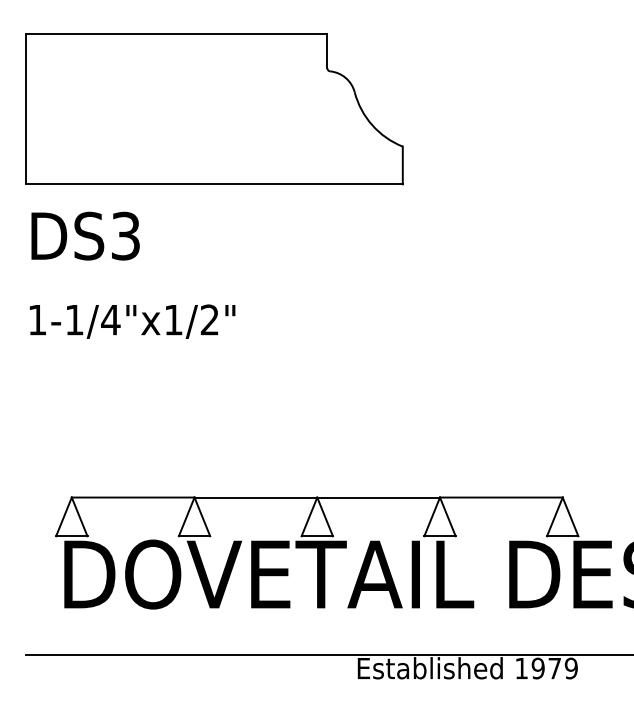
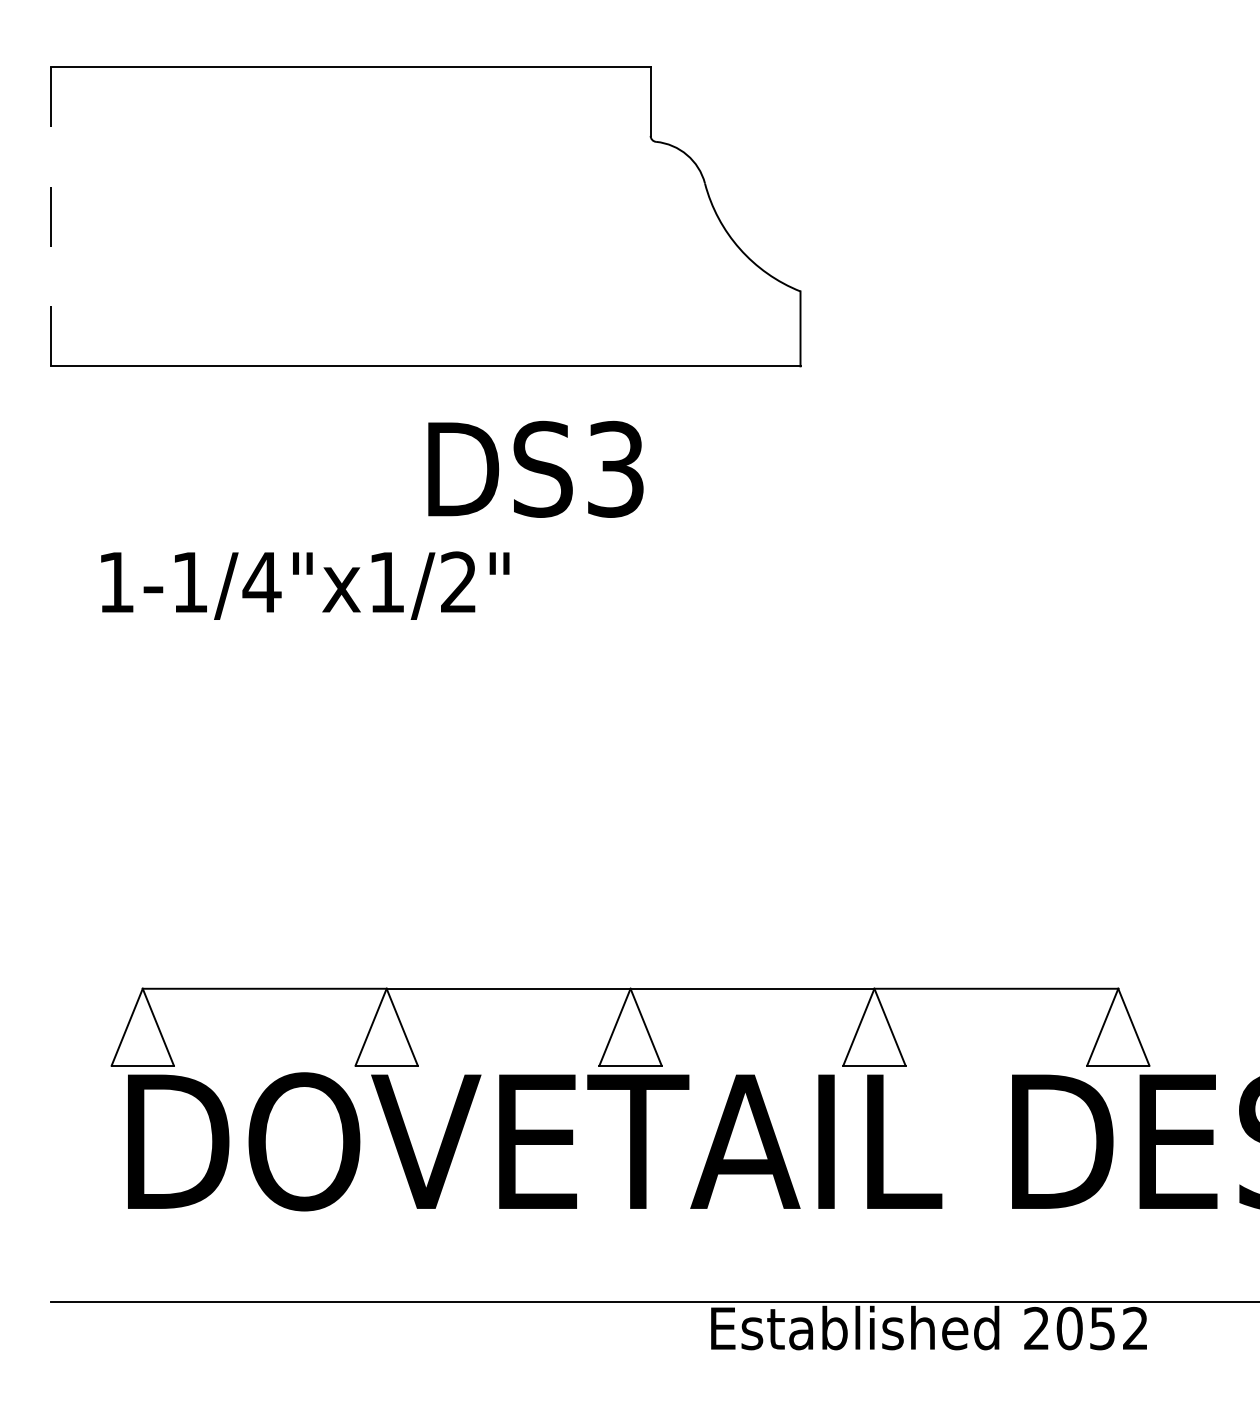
line: (25, 108) -> (50, 215), solid -> dashed
text: (85, 235) -> (535, 468), moved
text: (132, 321) -> (305, 585), moved
text: (546, 668) -> (1086, 1328), 1979 -> 2052

